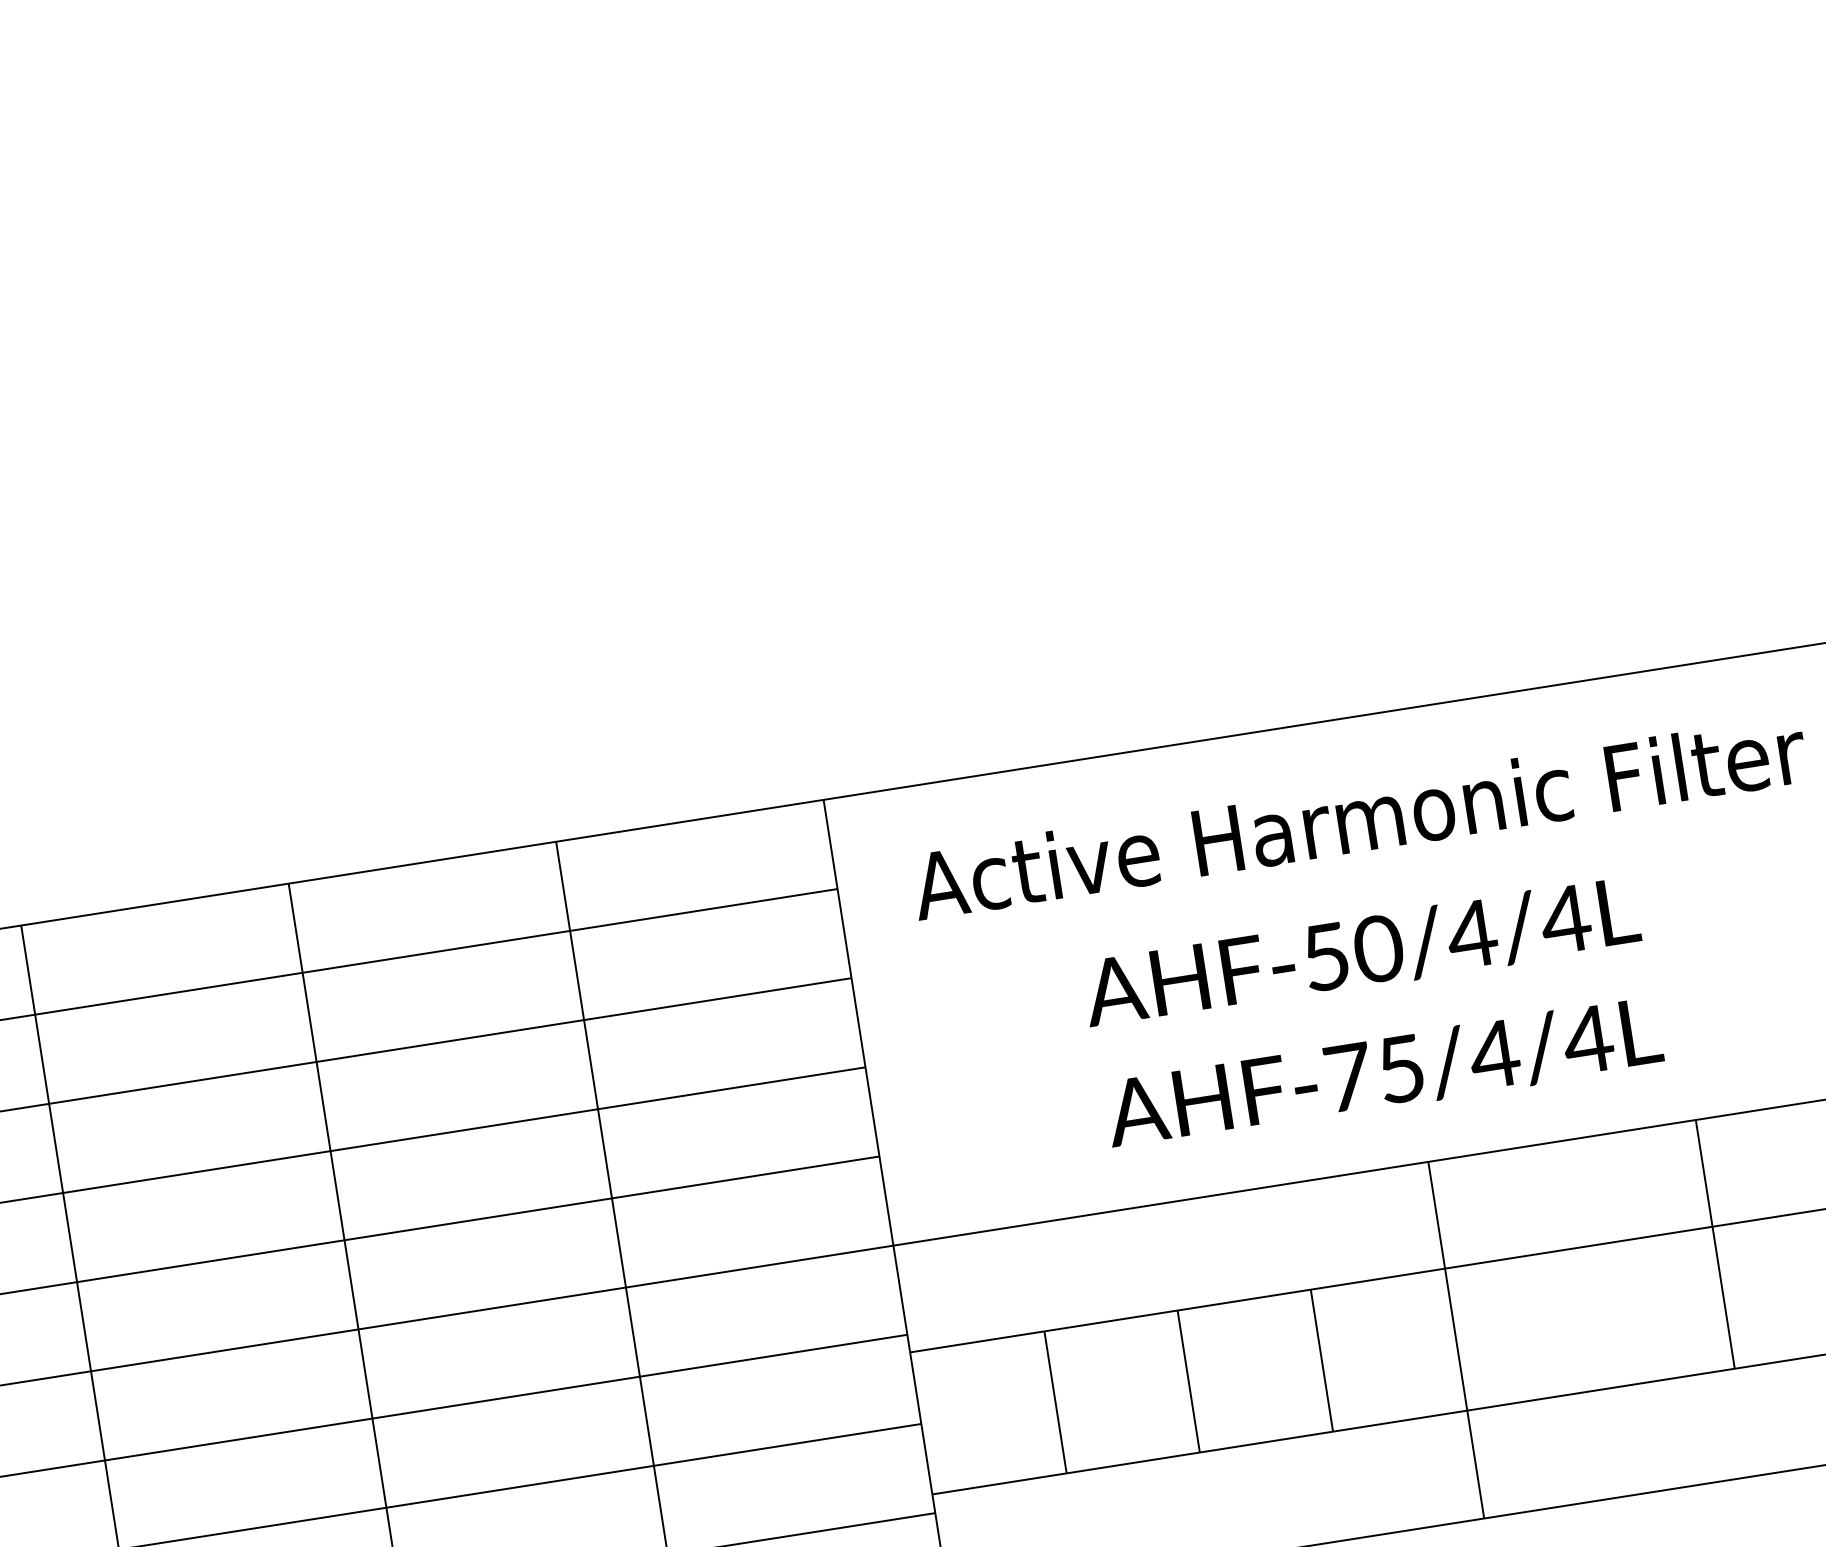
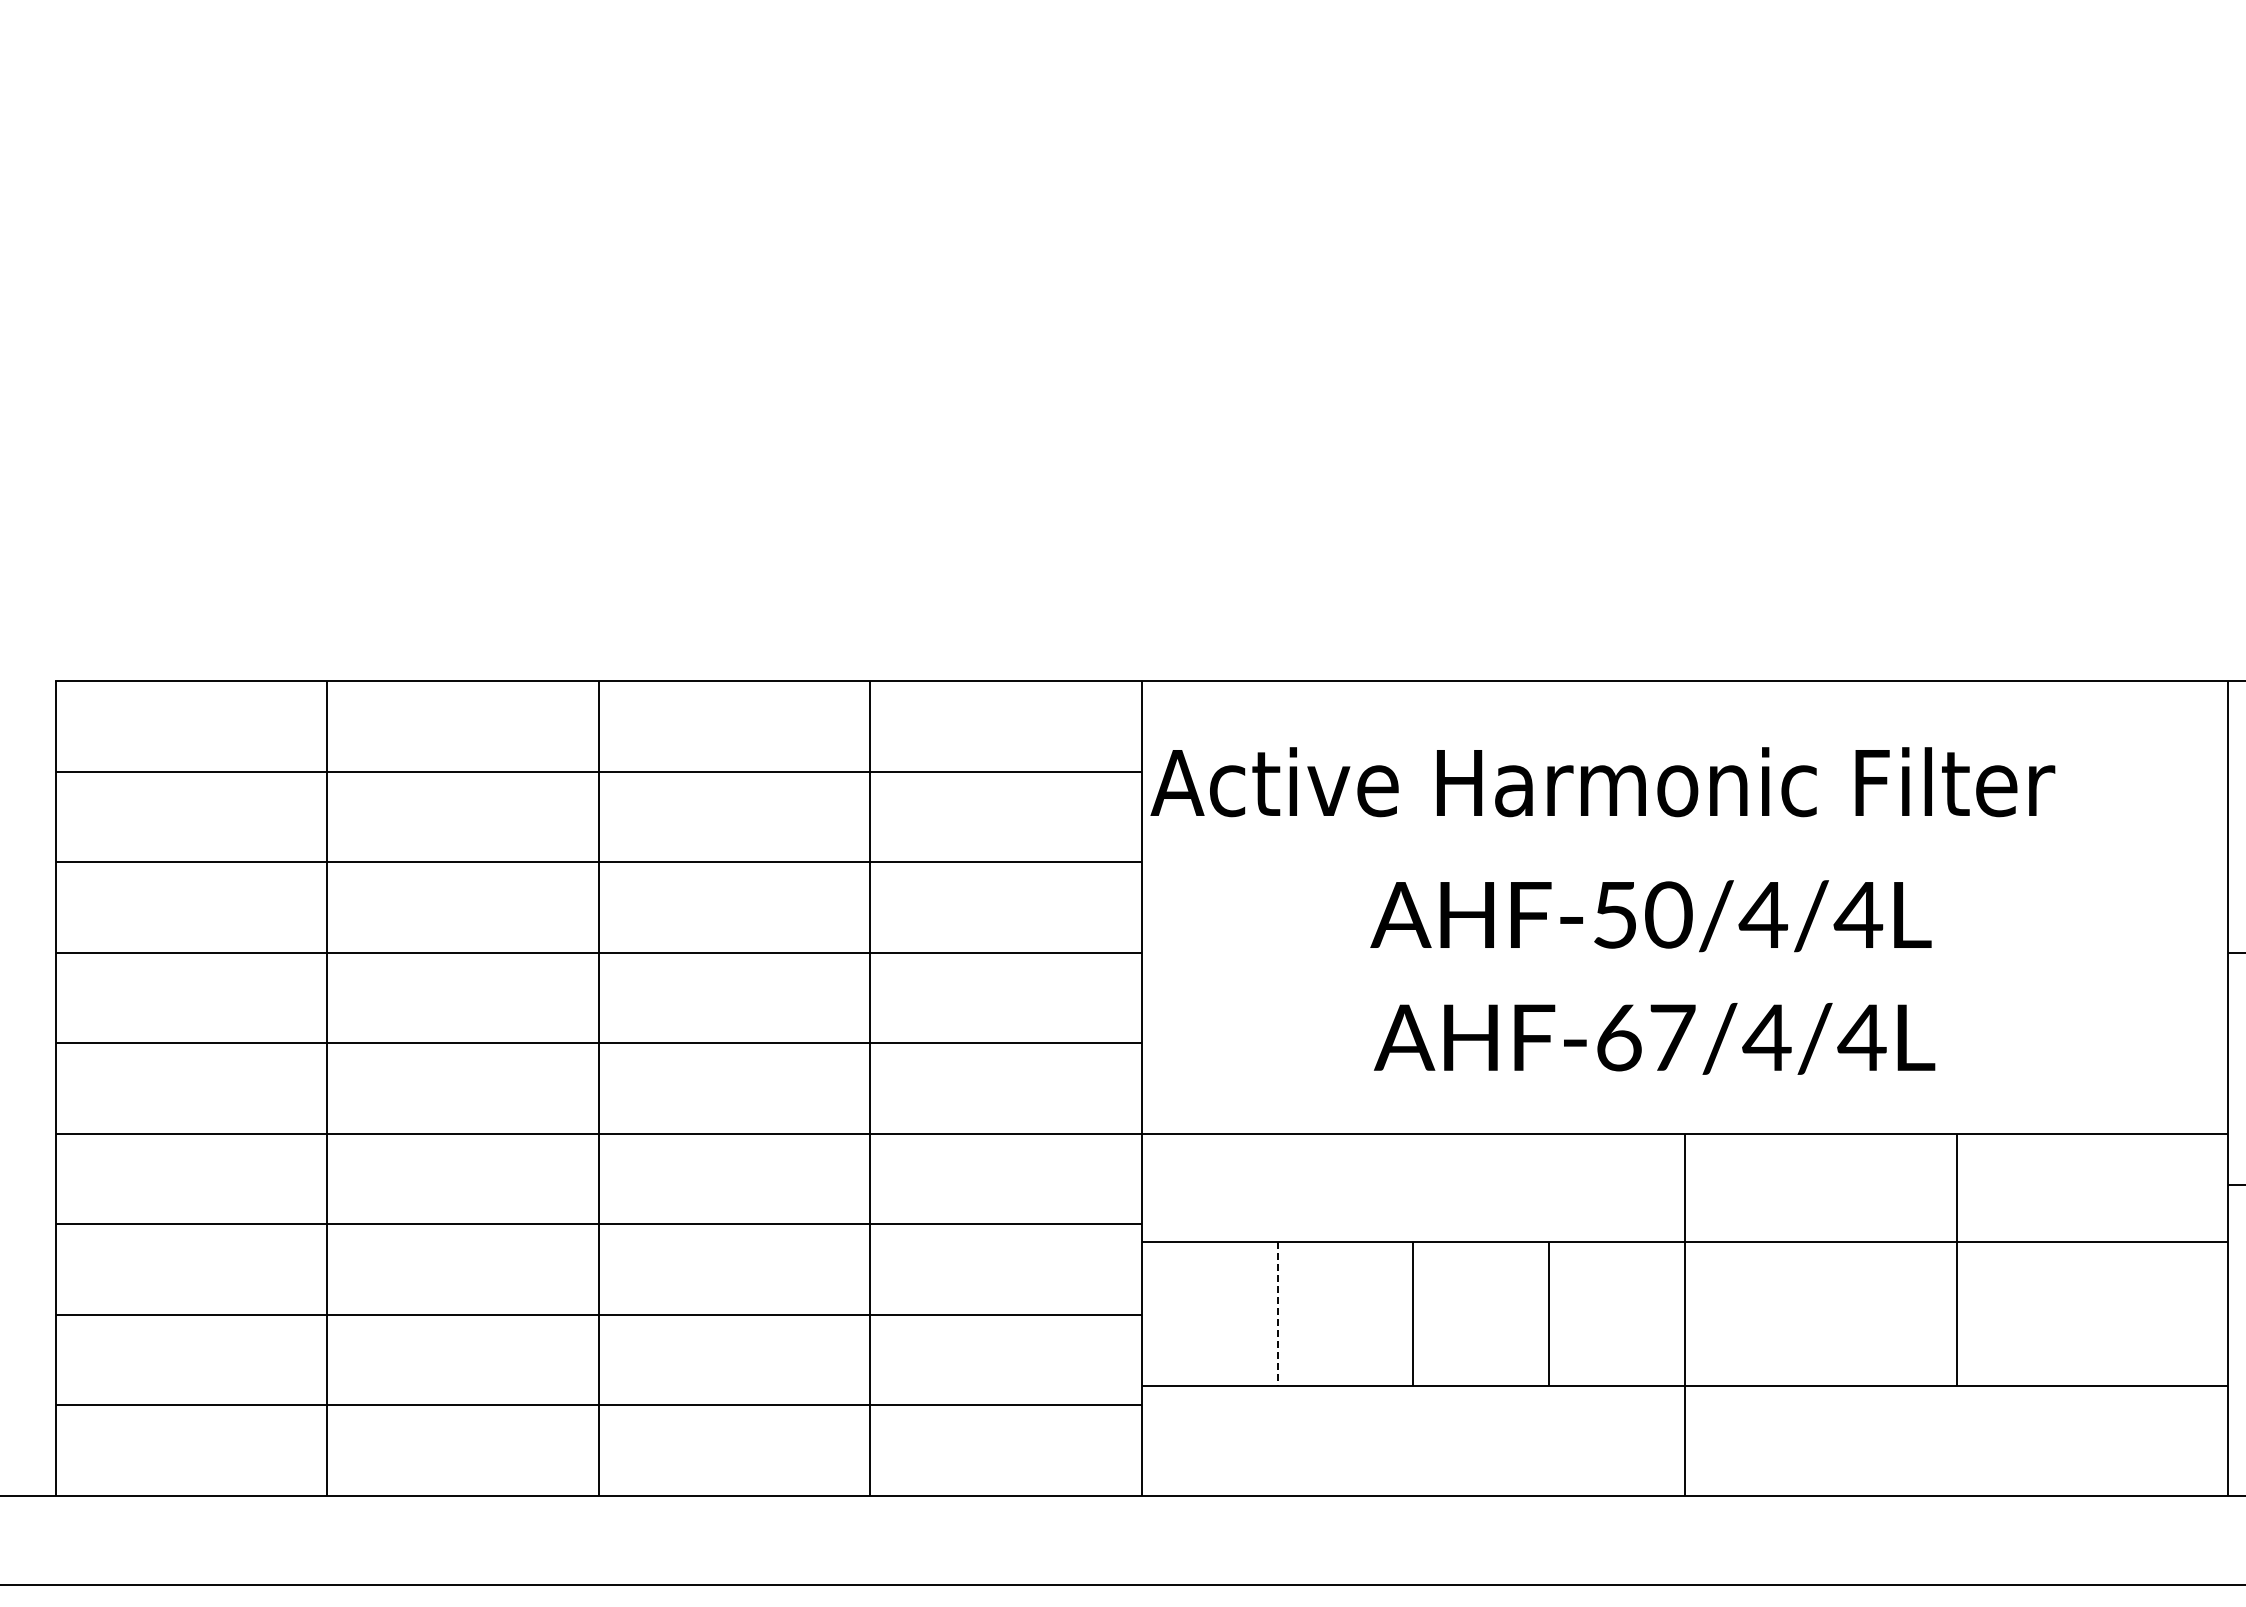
text: (1358, 818) -> (1602, 782), moved
text: (1375, 1072) -> (1646, 1037), AHF-75/4/4L -> AHF-67/4/4L
line: (1055, 1402) -> (1278, 1314), solid -> dashed

